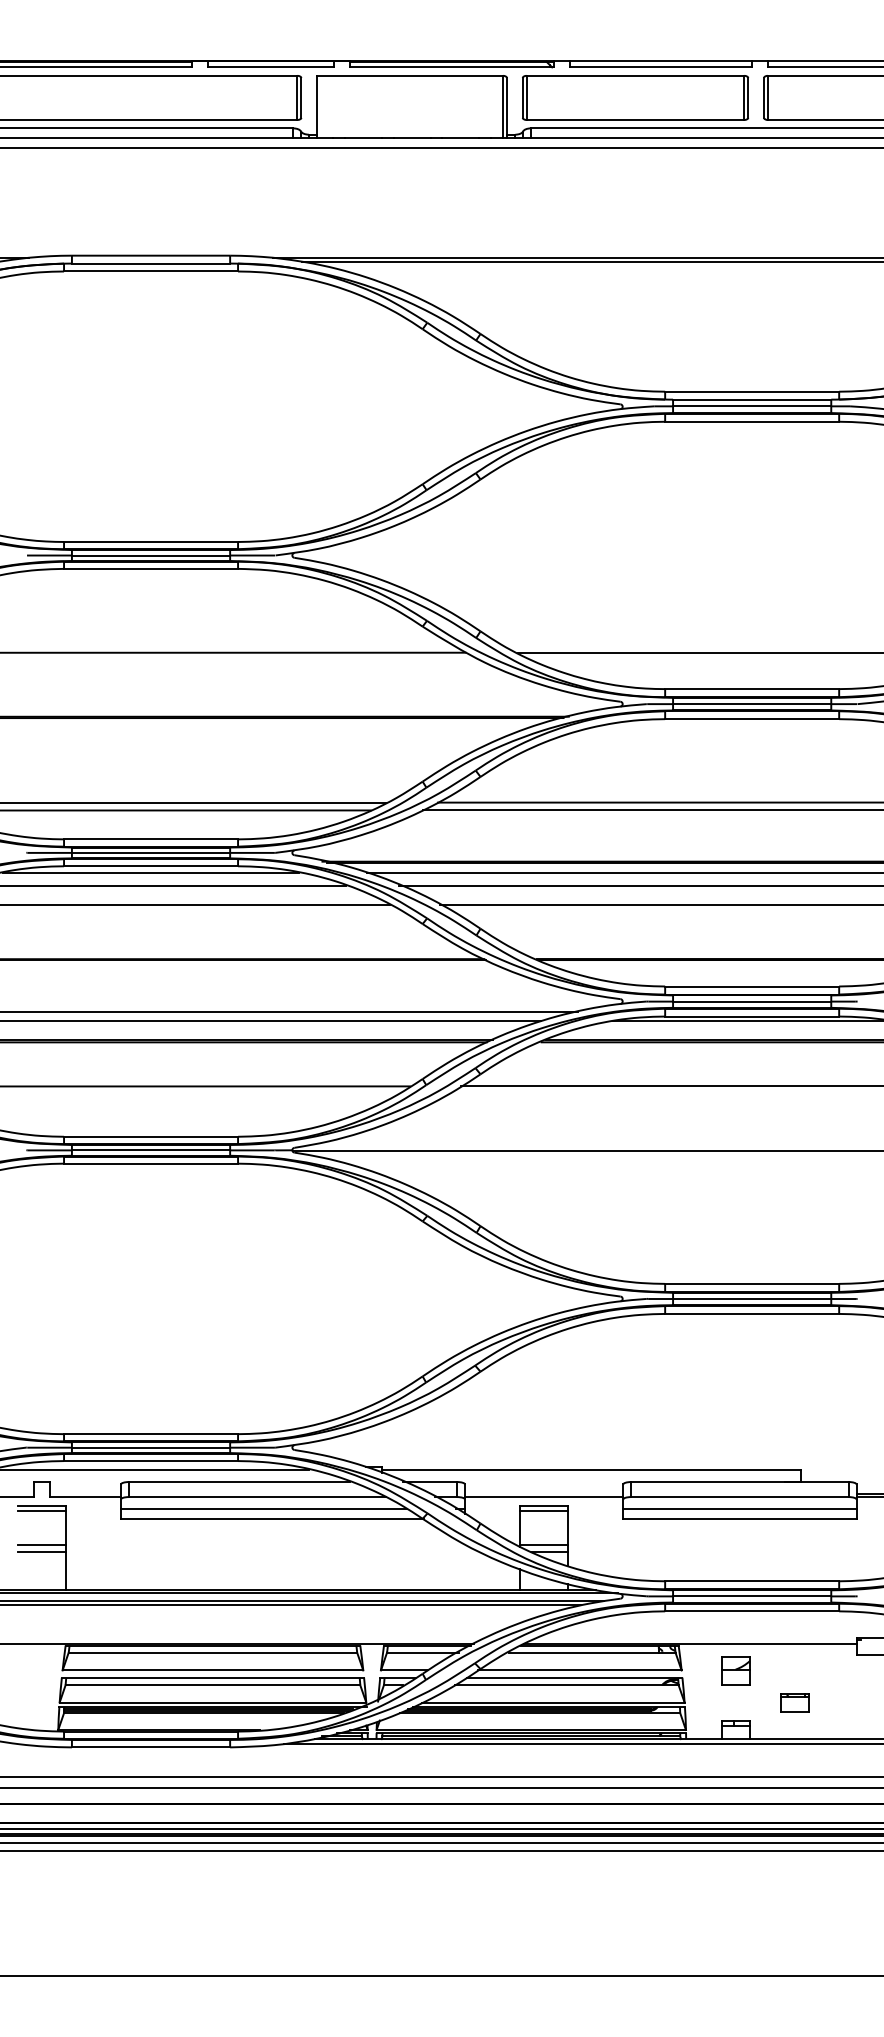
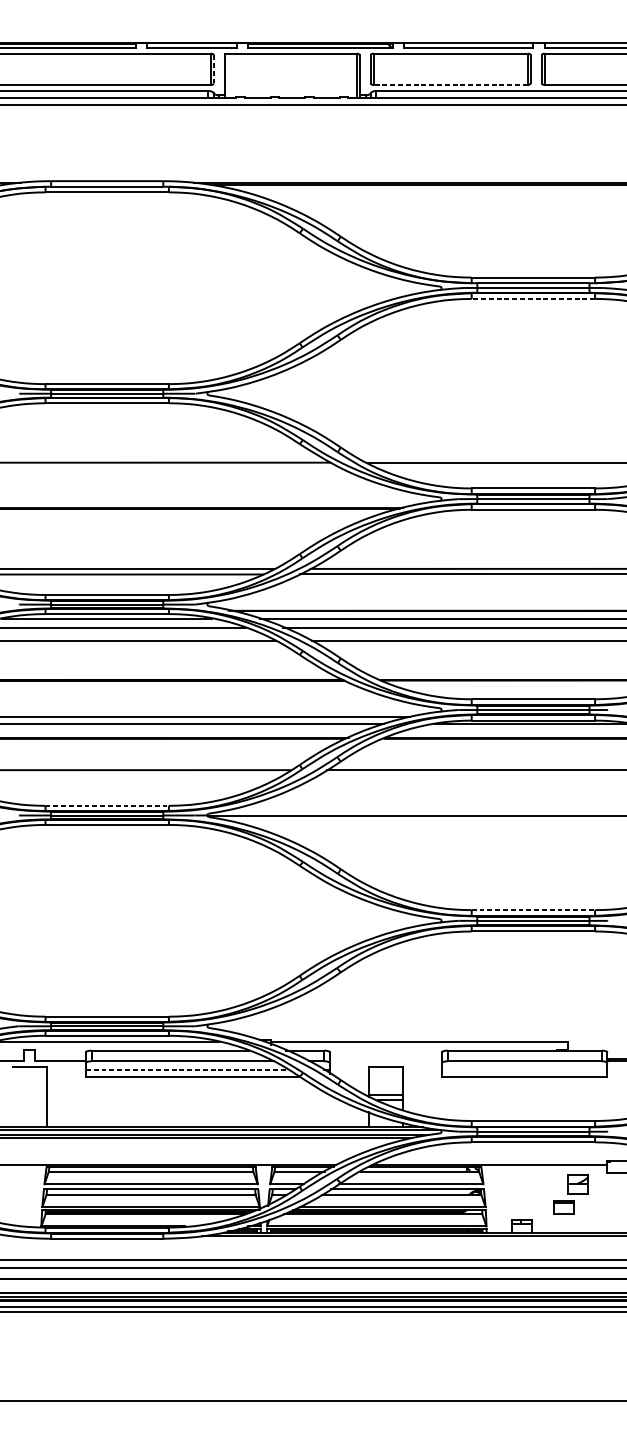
line: (301, 97) -> (213, 69), solid -> dashed
line: (635, 120) -> (450, 85), solid -> dashed
line: (751, 421) -> (532, 298), solid -> dashed
line: (151, 1136) -> (107, 805), solid -> dashed
line: (752, 1283) -> (533, 909), solid -> dashed
line: (544, 1496) -> (386, 1060), removed
line: (263, 1509) -> (186, 1070), solid -> dashed
line: (739, 1509) -> (524, 1070), removed
line: (41, 1511) -> (29, 1071), removed
line: (543, 1511) -> (385, 1071), removed
line: (41, 1544) -> (29, 1094), removed
line: (41, 1552) -> (29, 1100), removed
part: (735, 1670) -> (577, 1184), moved

